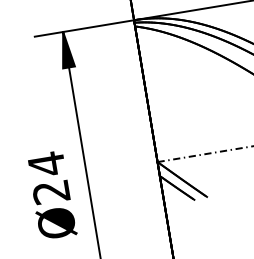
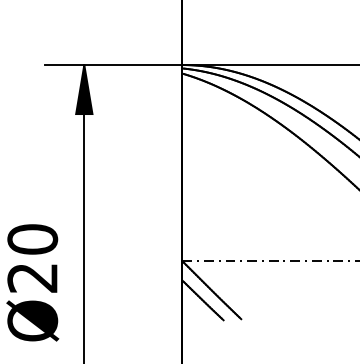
text: (46, 164) -> (32, 239), Ø24 -> Ø20

